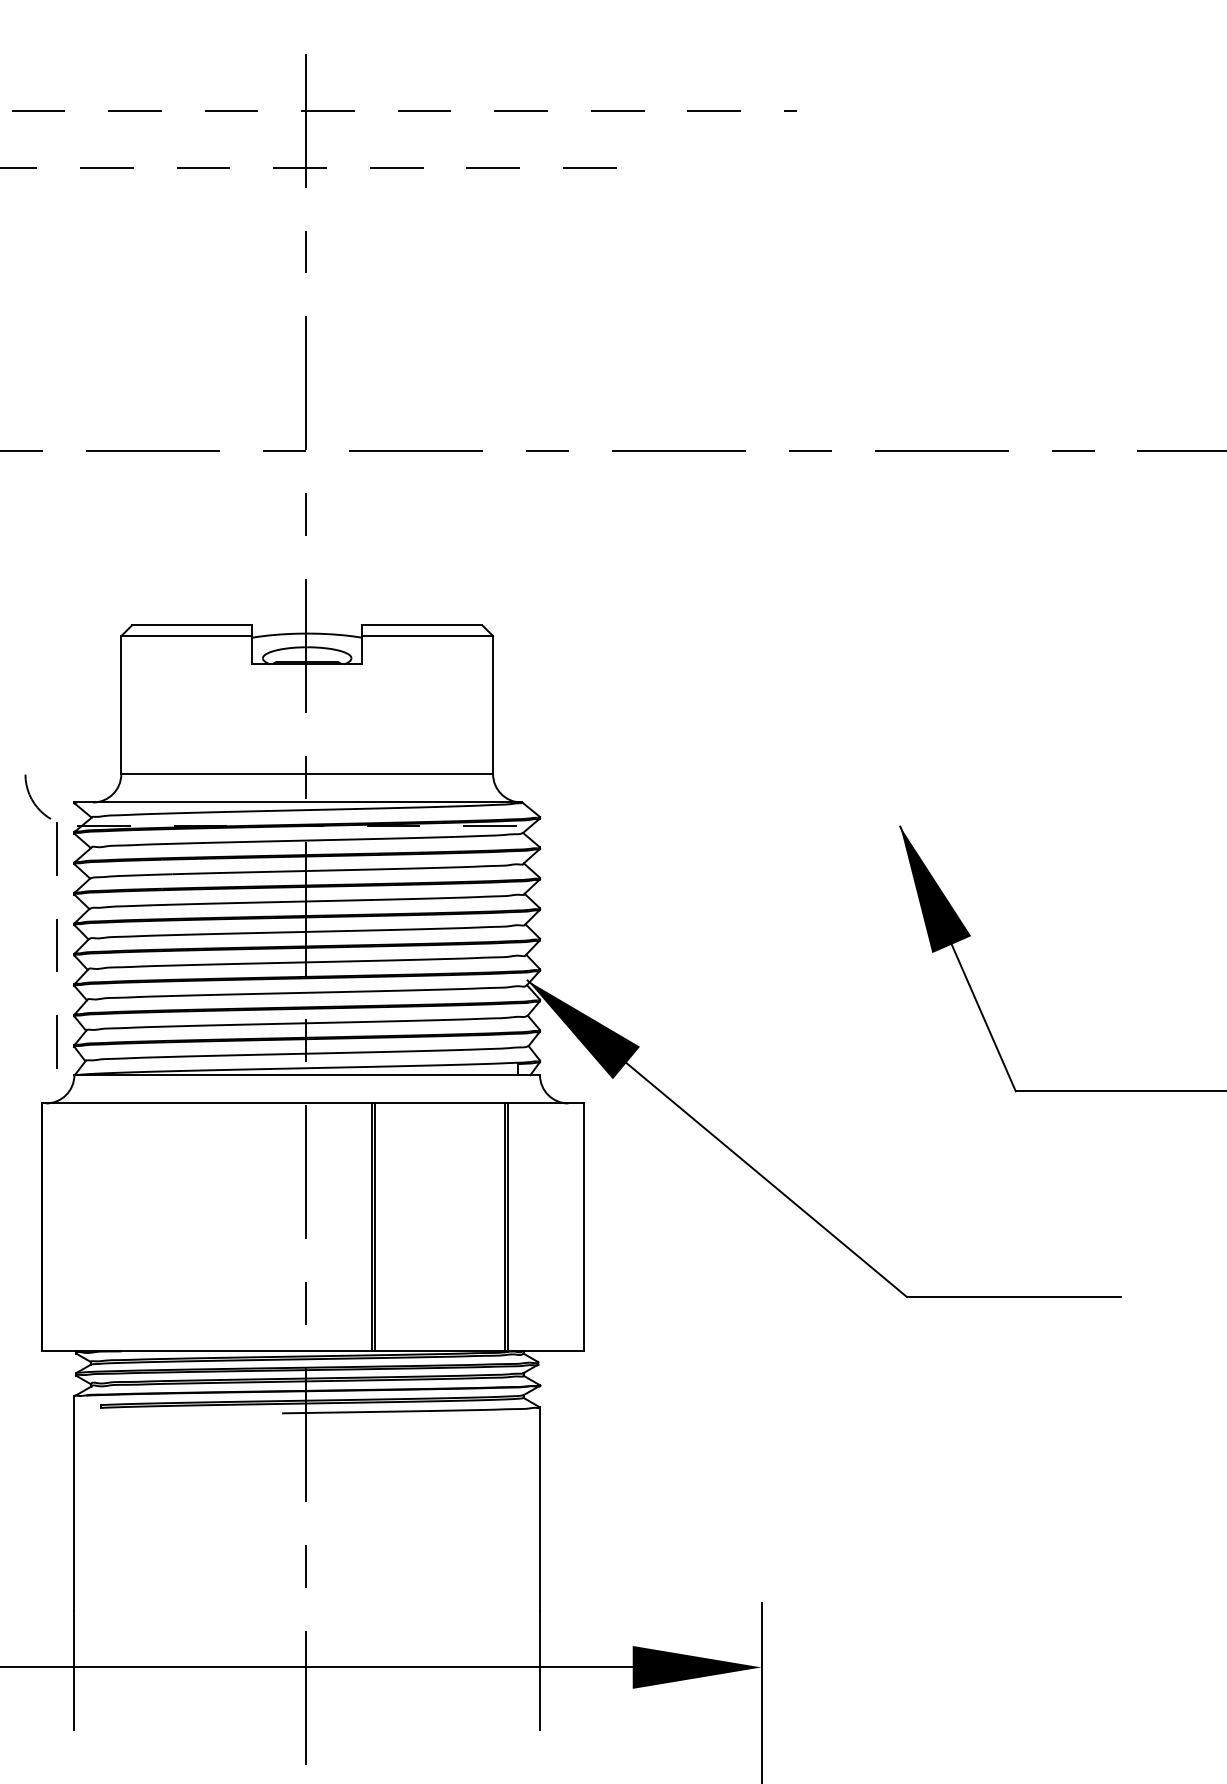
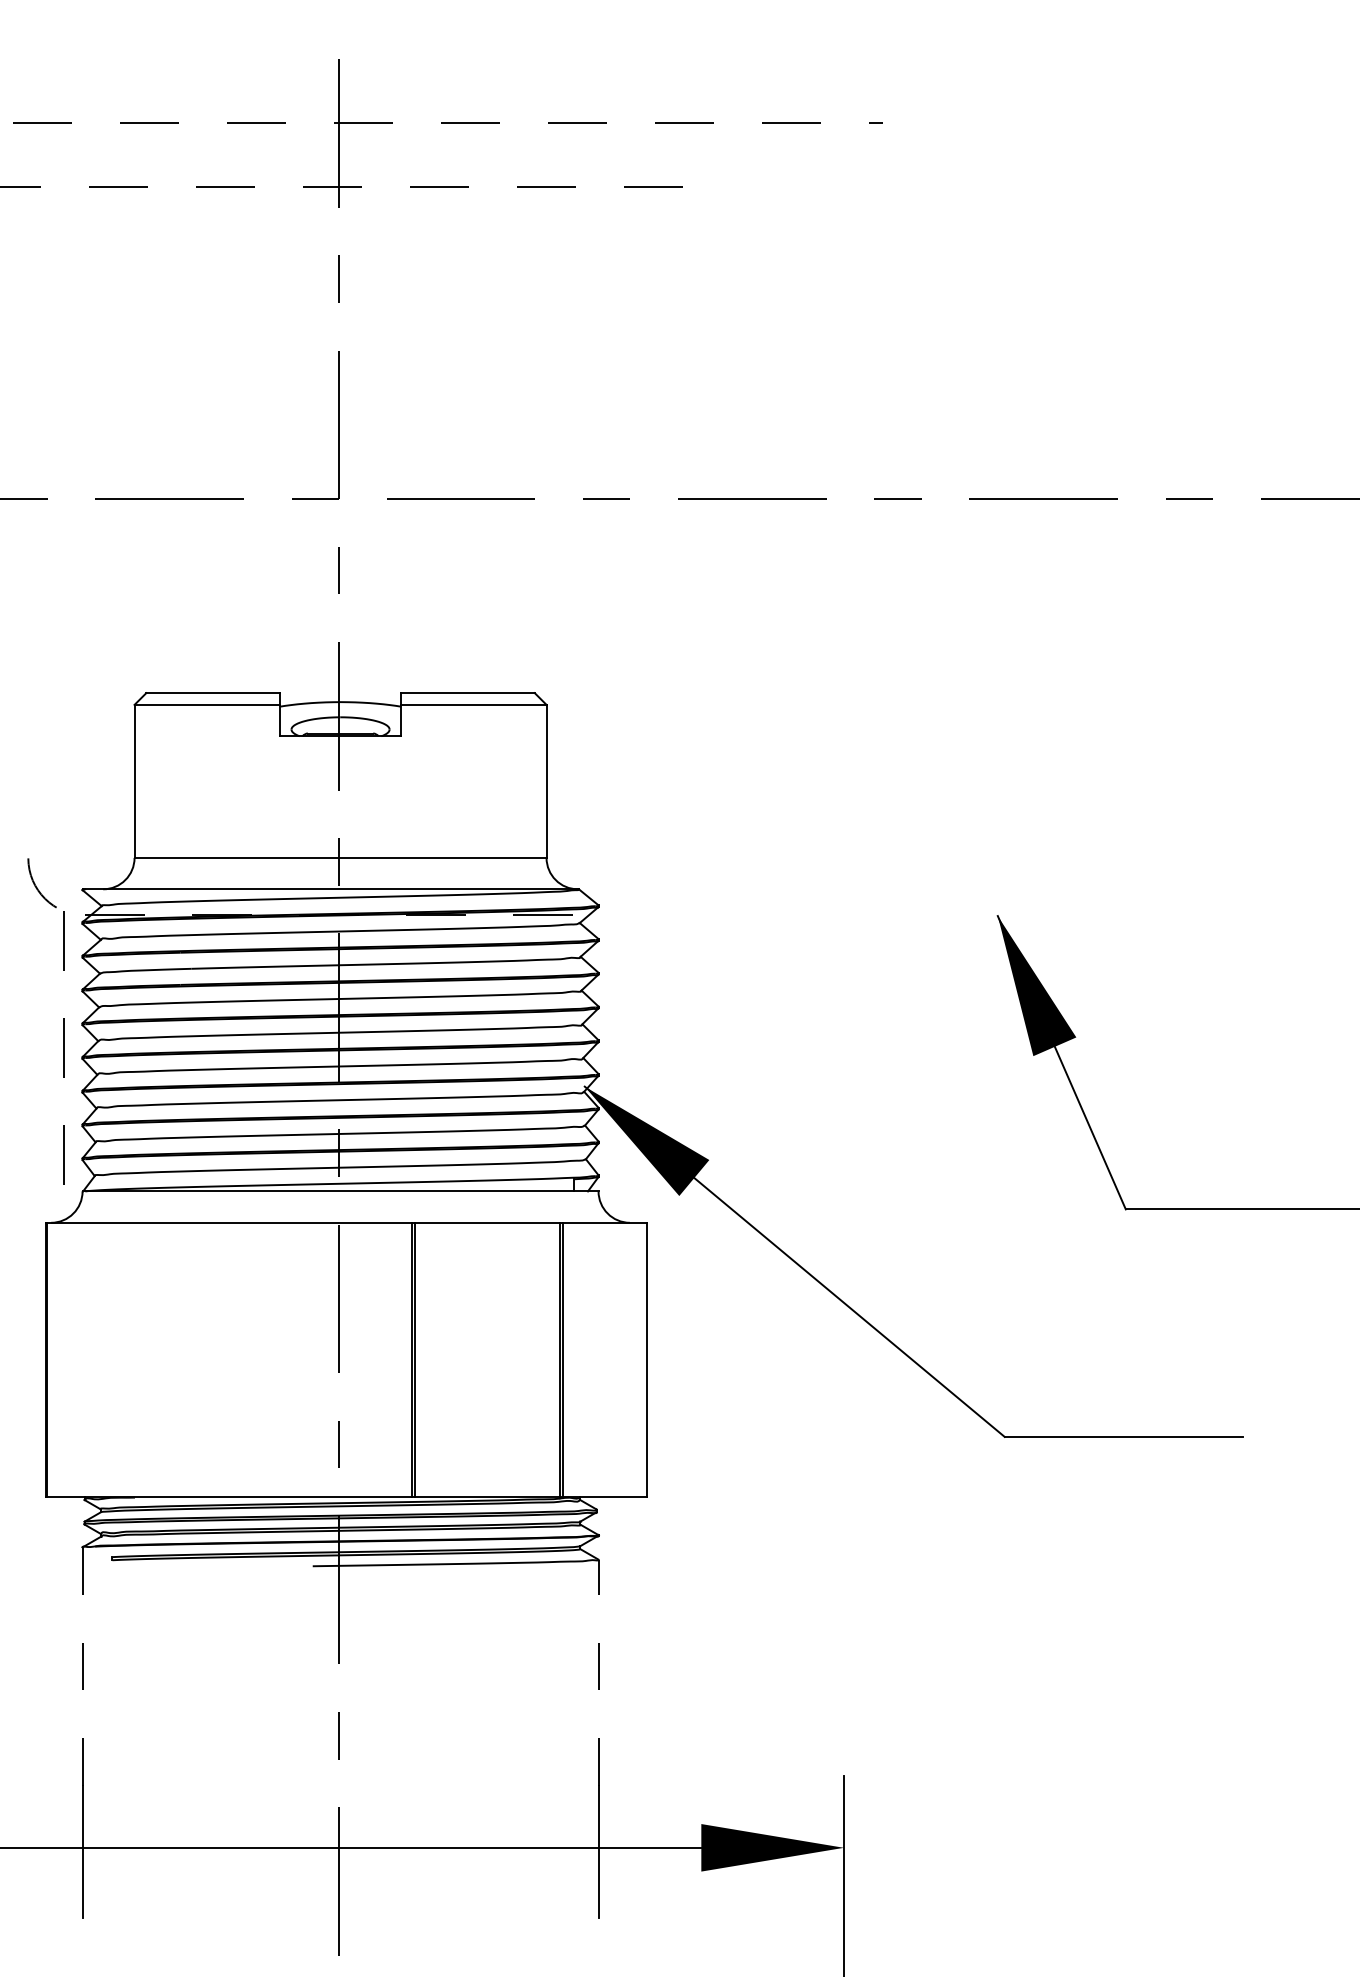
line: (74, 1503) -> (82, 1666), solid -> dashed
line: (540, 1509) -> (599, 1672), solid -> dashed

